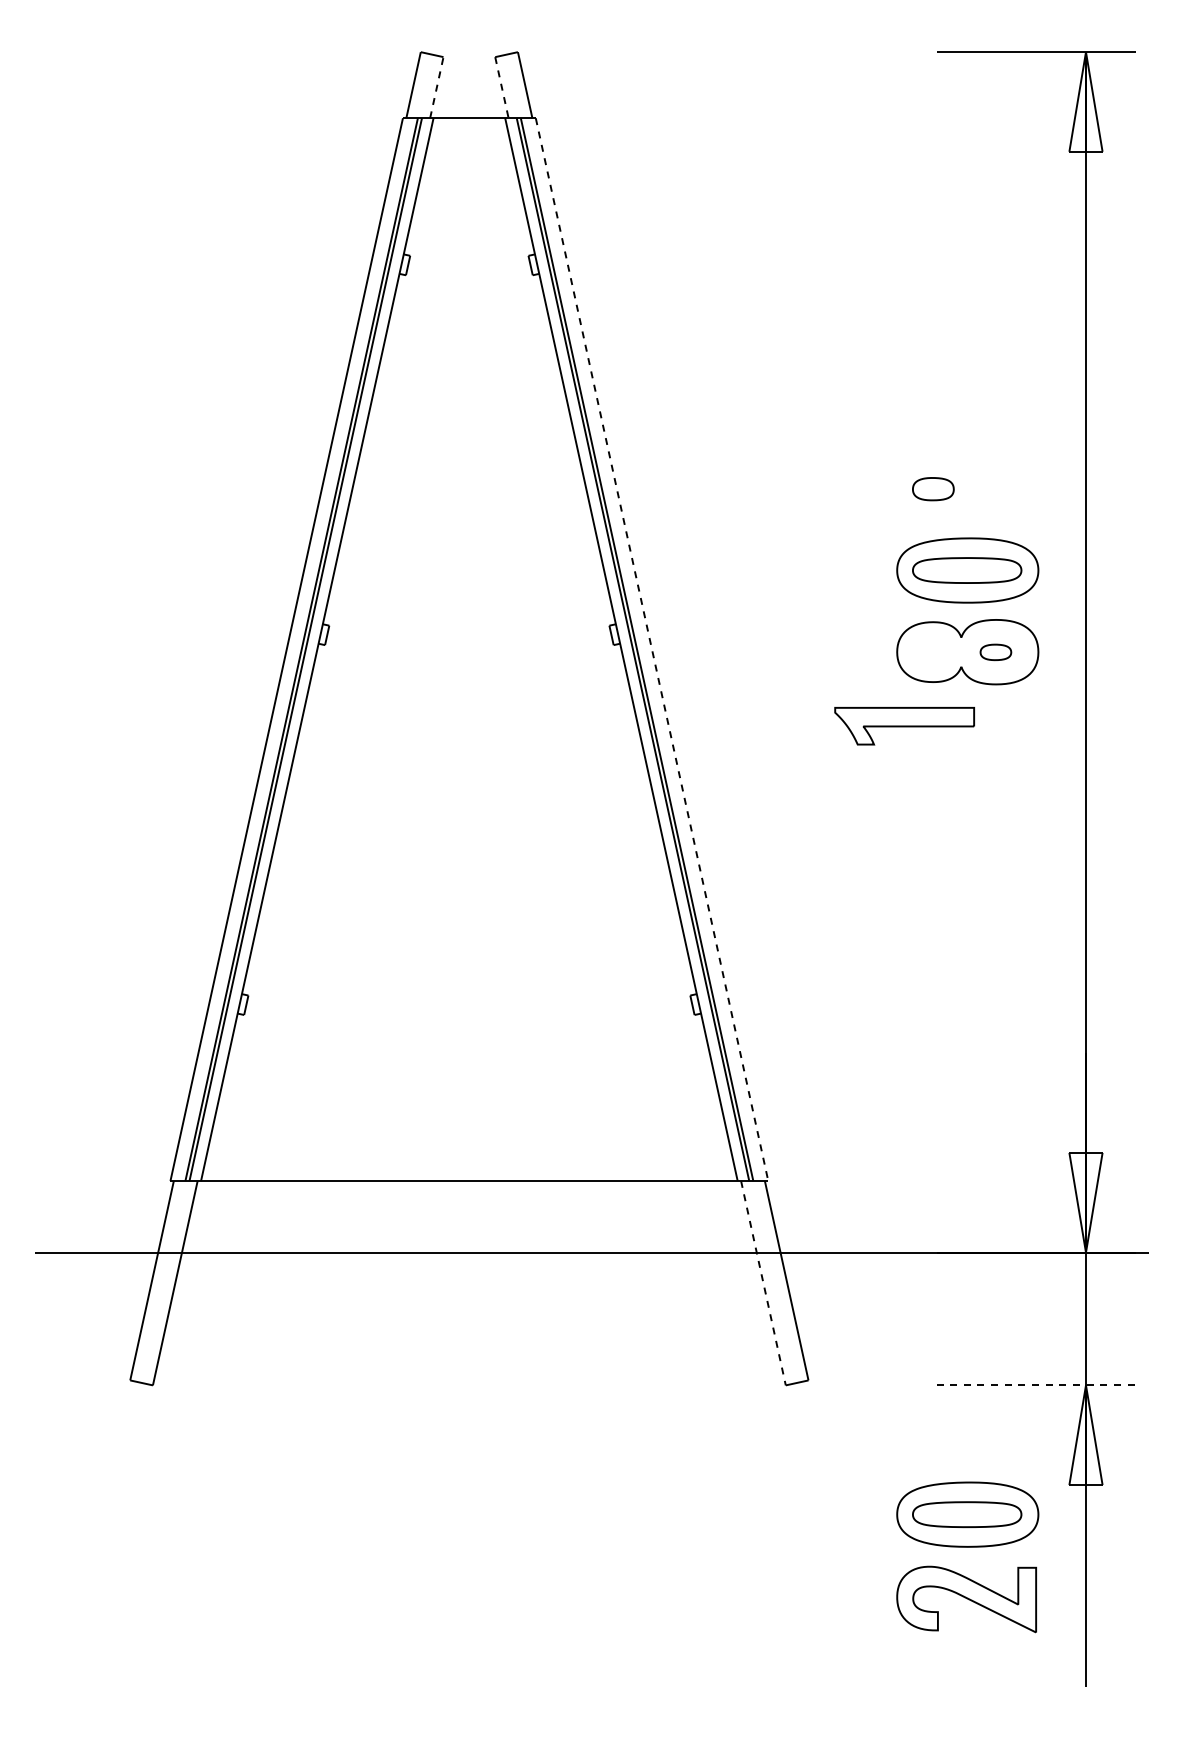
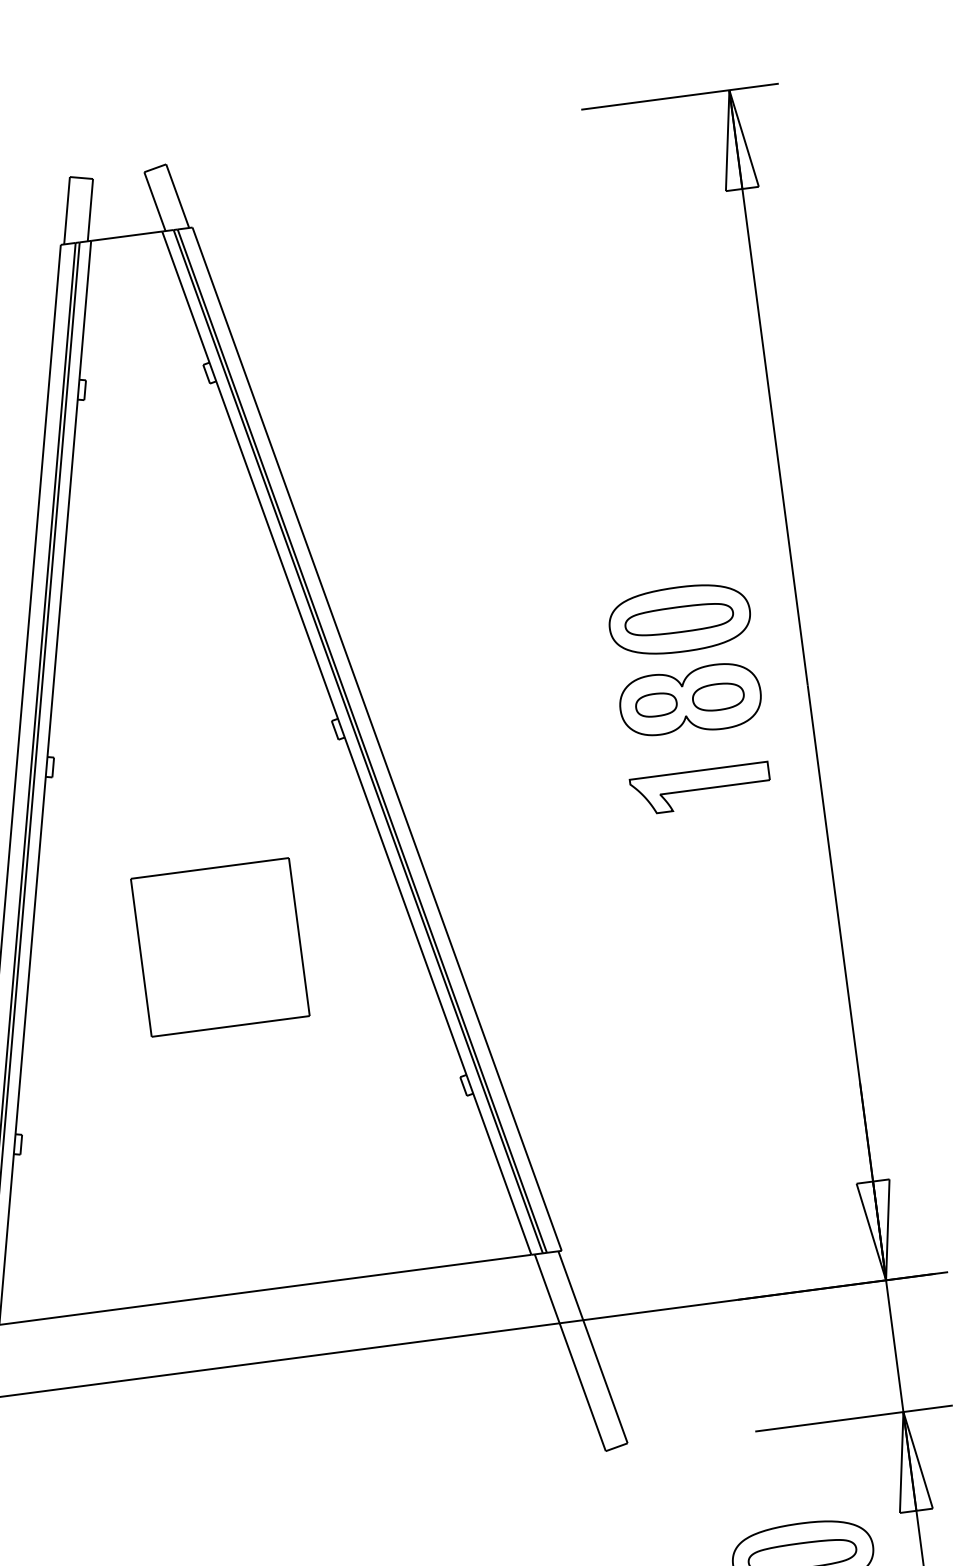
line: (436, 87) -> (90, 210), dashed -> solid
line: (502, 88) -> (155, 202), dashed -> solid
part: (933, 489) -> (656, 705), moved
line: (652, 649) -> (377, 739), dashed -> solid
part: (995, 652) -> (718, 697), size x1.67
part: (904, 726) -> (700, 789), moved
part: (469, 835) -> (220, 947), added
line: (763, 1283) -> (570, 1353), dashed -> solid
line: (1036, 1385) -> (854, 1418), dashed -> solid

